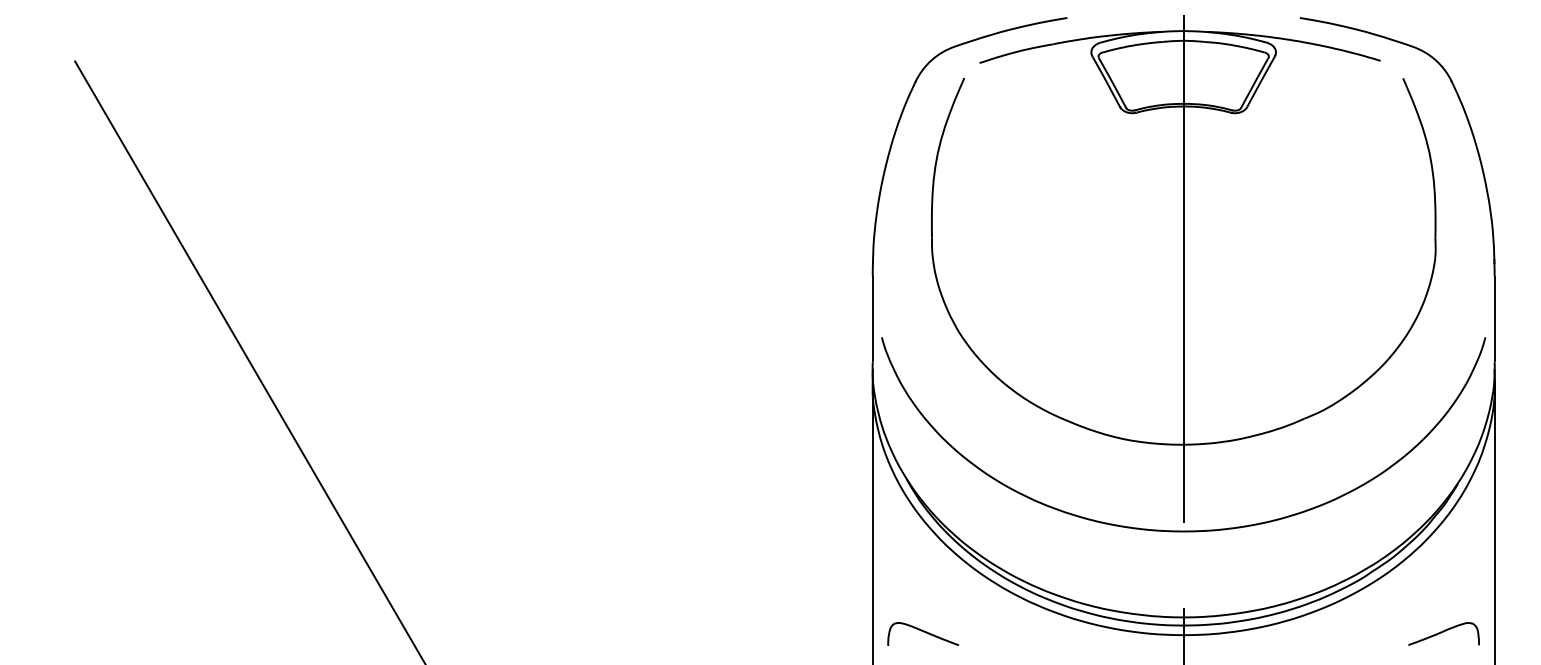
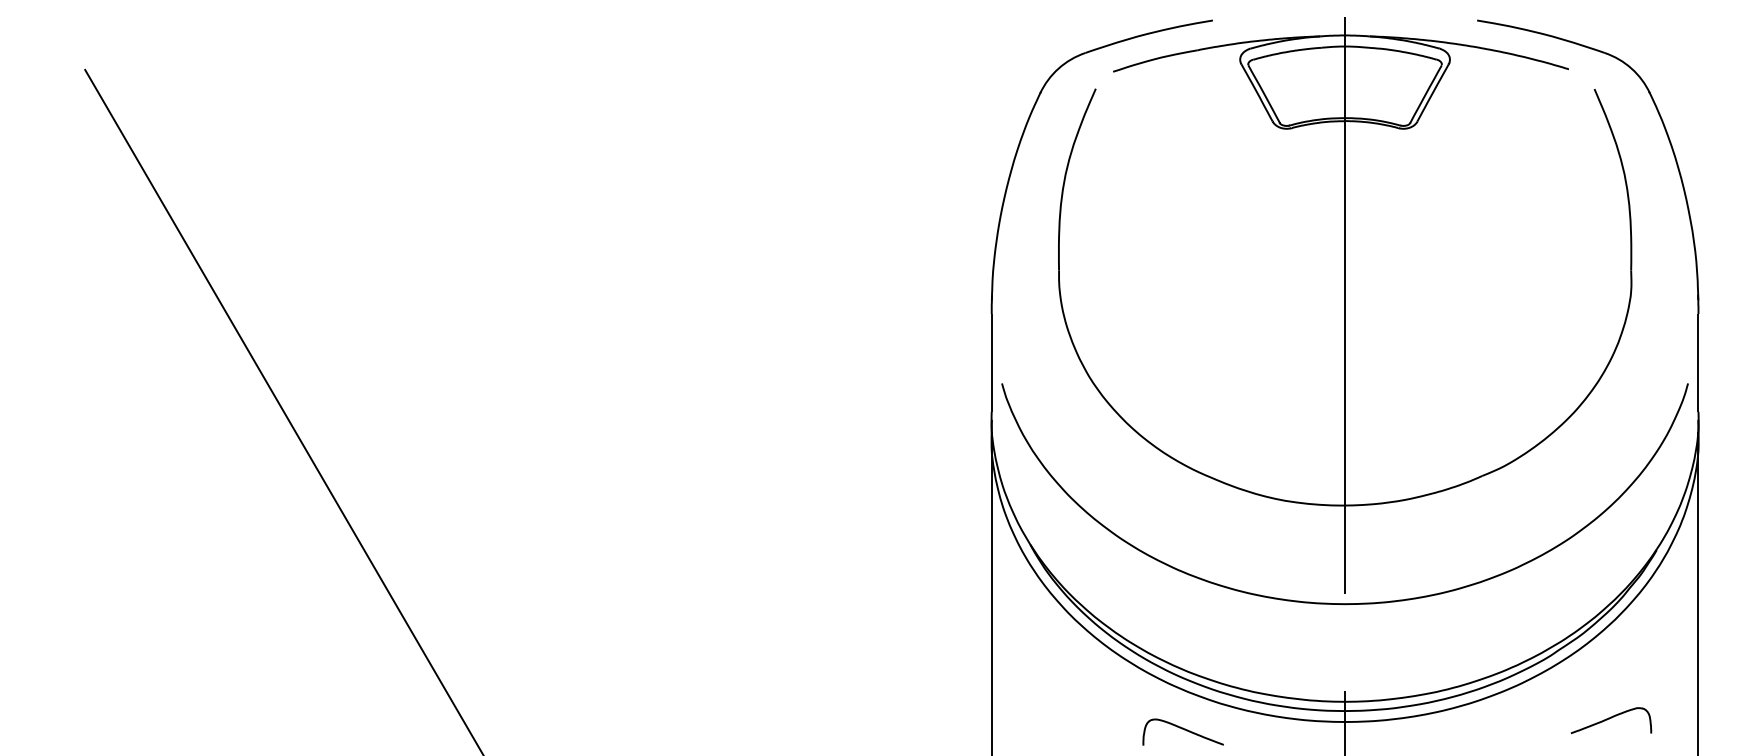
curve: (923, 632) -> (1183, 730), moved
curve: (1443, 632) -> (1610, 718), moved

